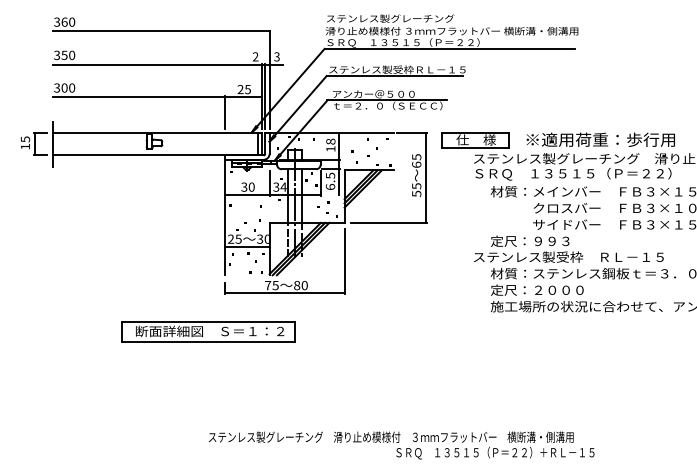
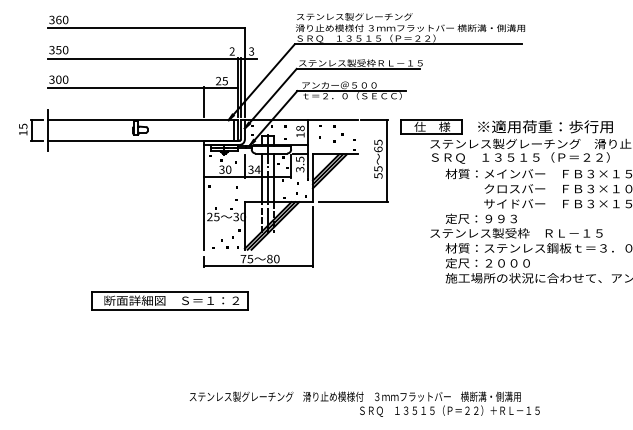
text: (330, 186) -> (300, 169), 6.5 -> 3.5
line: (246, 247) -> (223, 224), removed
part: (208, 331) -> (170, 300), moved

